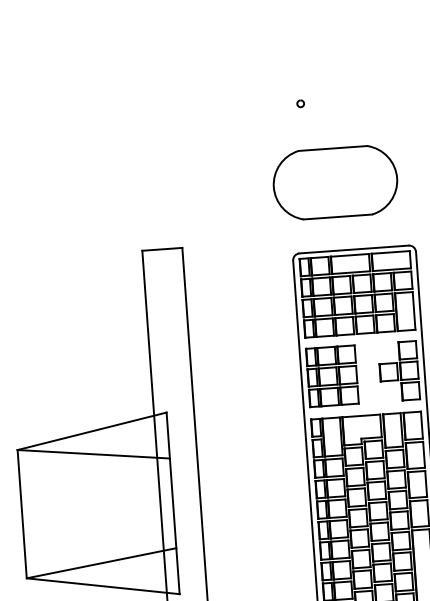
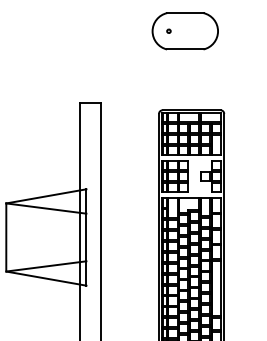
part: (333, 183) -> (184, 31), moved

